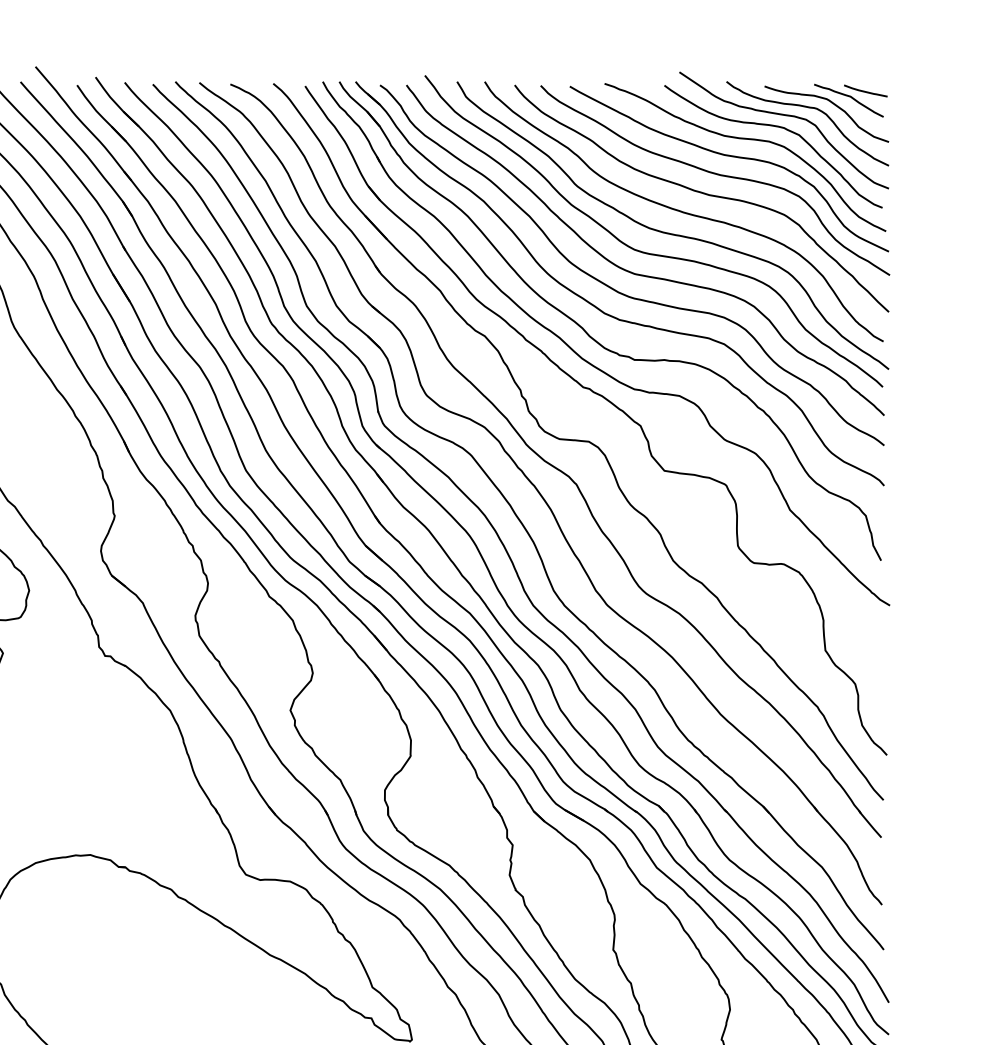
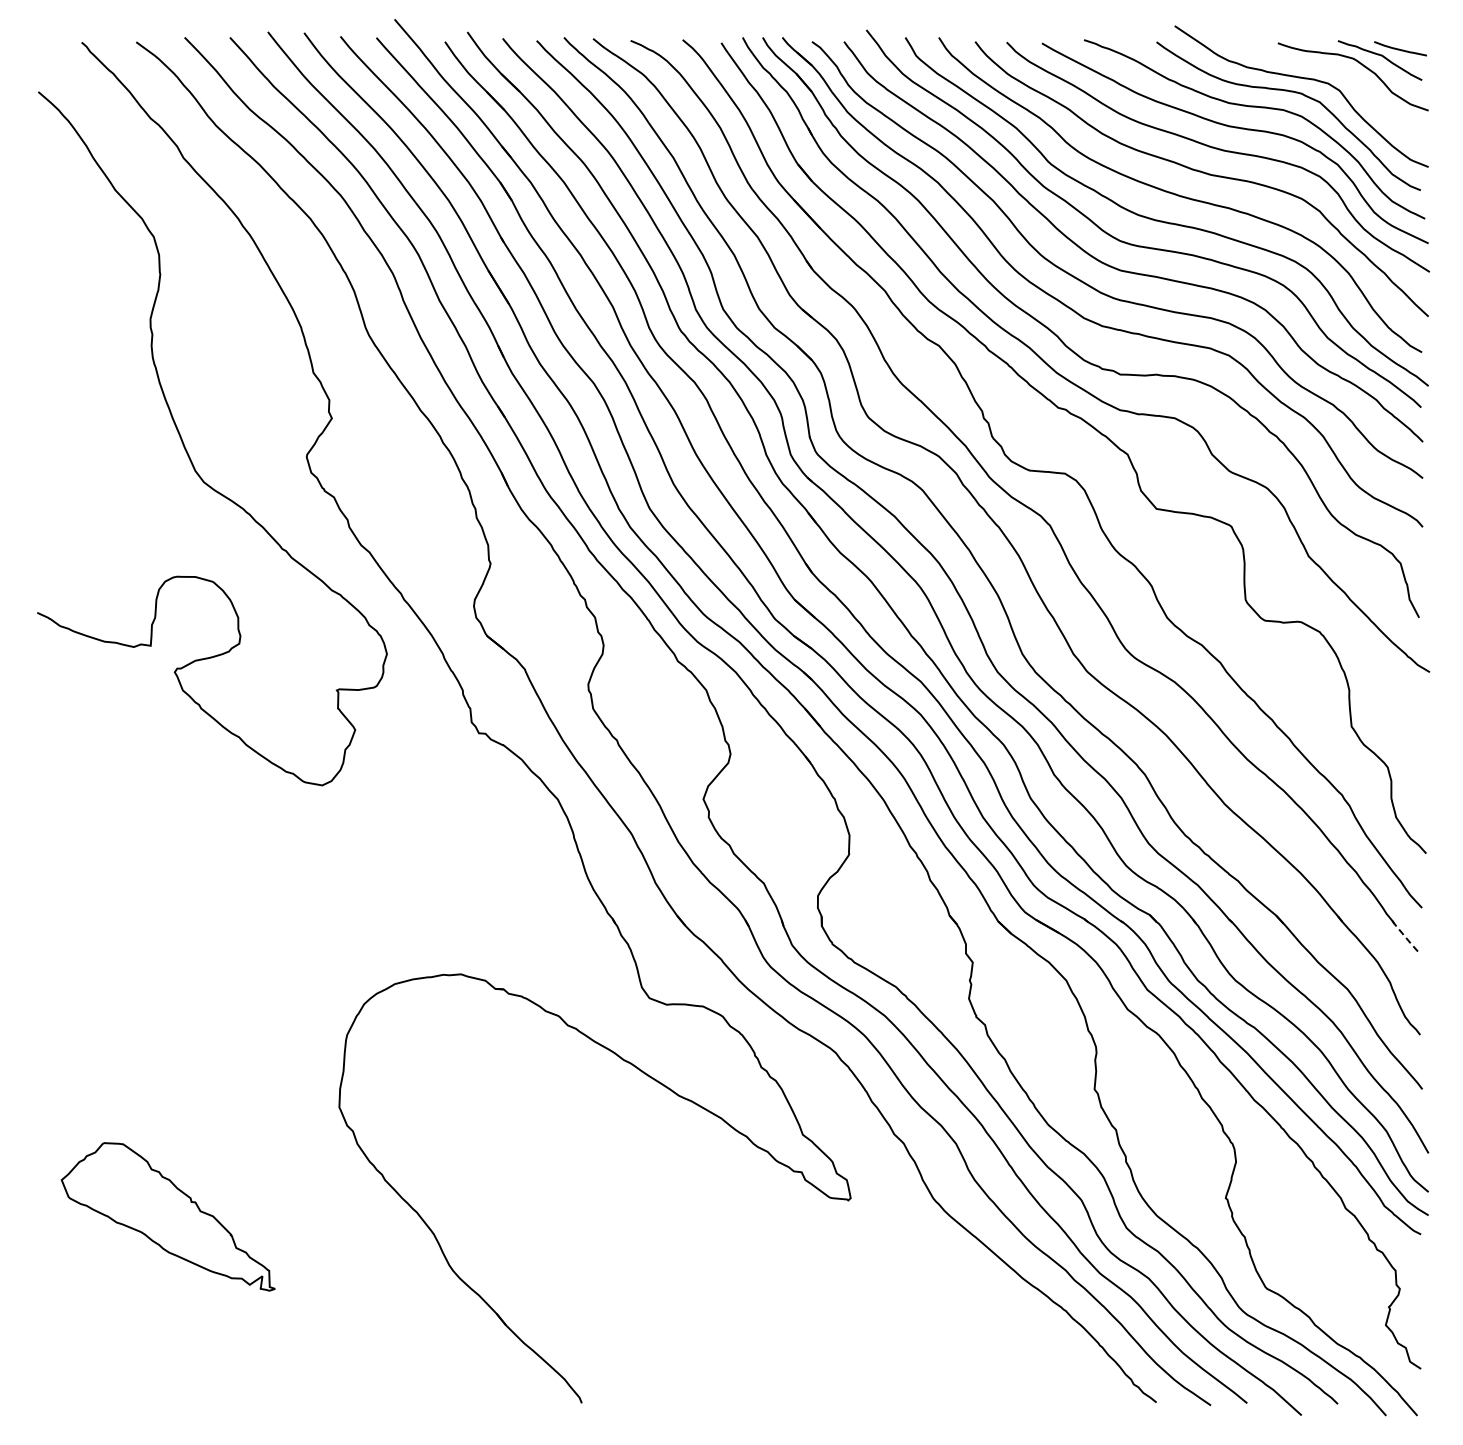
curve: (807, 108) -> (1329, 69), removed
line: (870, 824) -> (1406, 937), solid -> dashed

